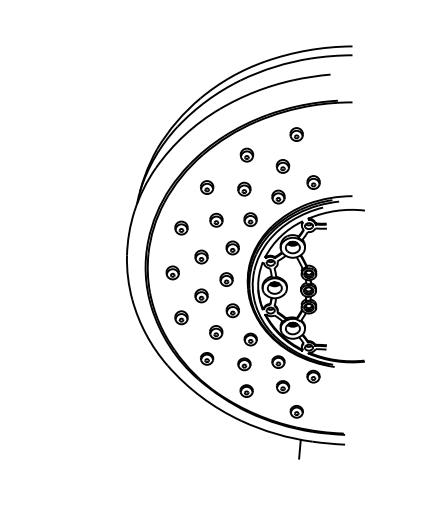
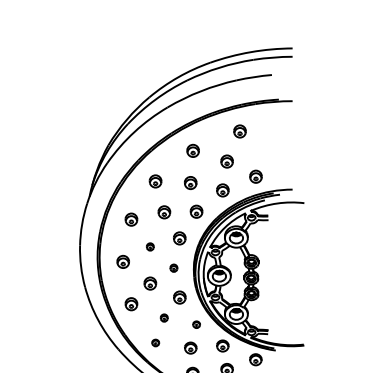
part: (201, 256) -> (150, 246), size x0.6
part: (226, 279) -> (173, 268), size x0.6
part: (216, 332) -> (164, 318), size x0.6
part: (250, 339) -> (196, 324), size x0.6
part: (207, 358) -> (155, 342), size x0.6

